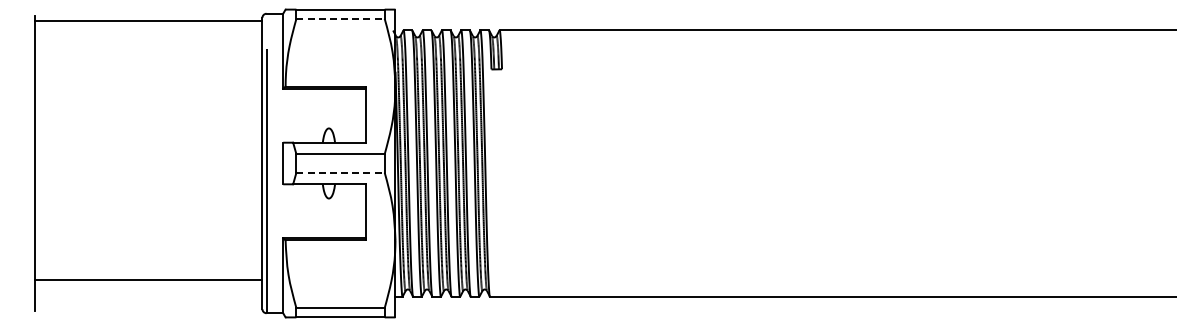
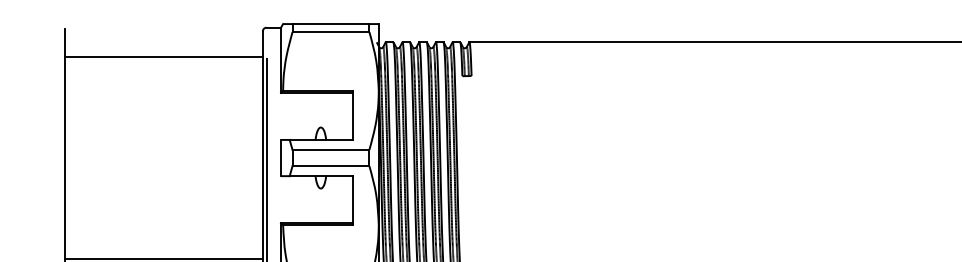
line: (341, 18) -> (331, 31), dashed -> solid
line: (148, 21) -> (163, 57), moved
line: (341, 172) -> (331, 165), dashed -> solid

